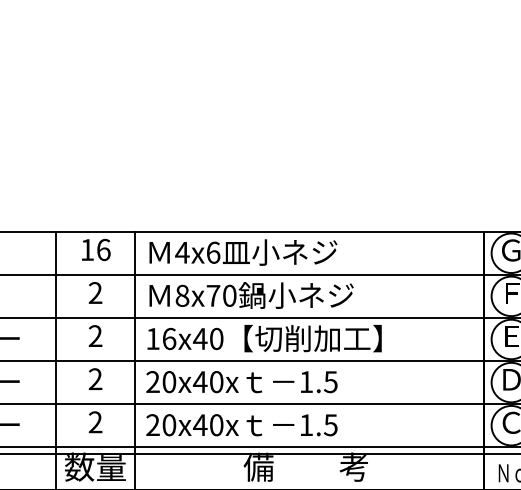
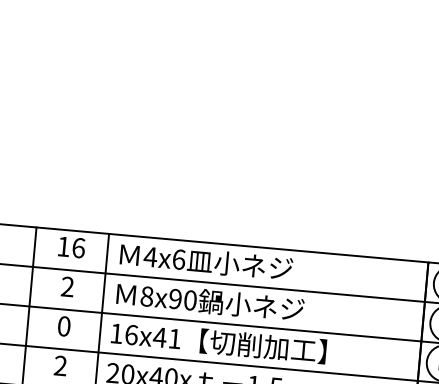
text: (213, 295) -> (175, 298), 8x70 -> 8x90
text: (95, 336) -> (64, 326), 2 -> 0
text: (216, 338) -> (174, 338), 16x40 -> 16x41

